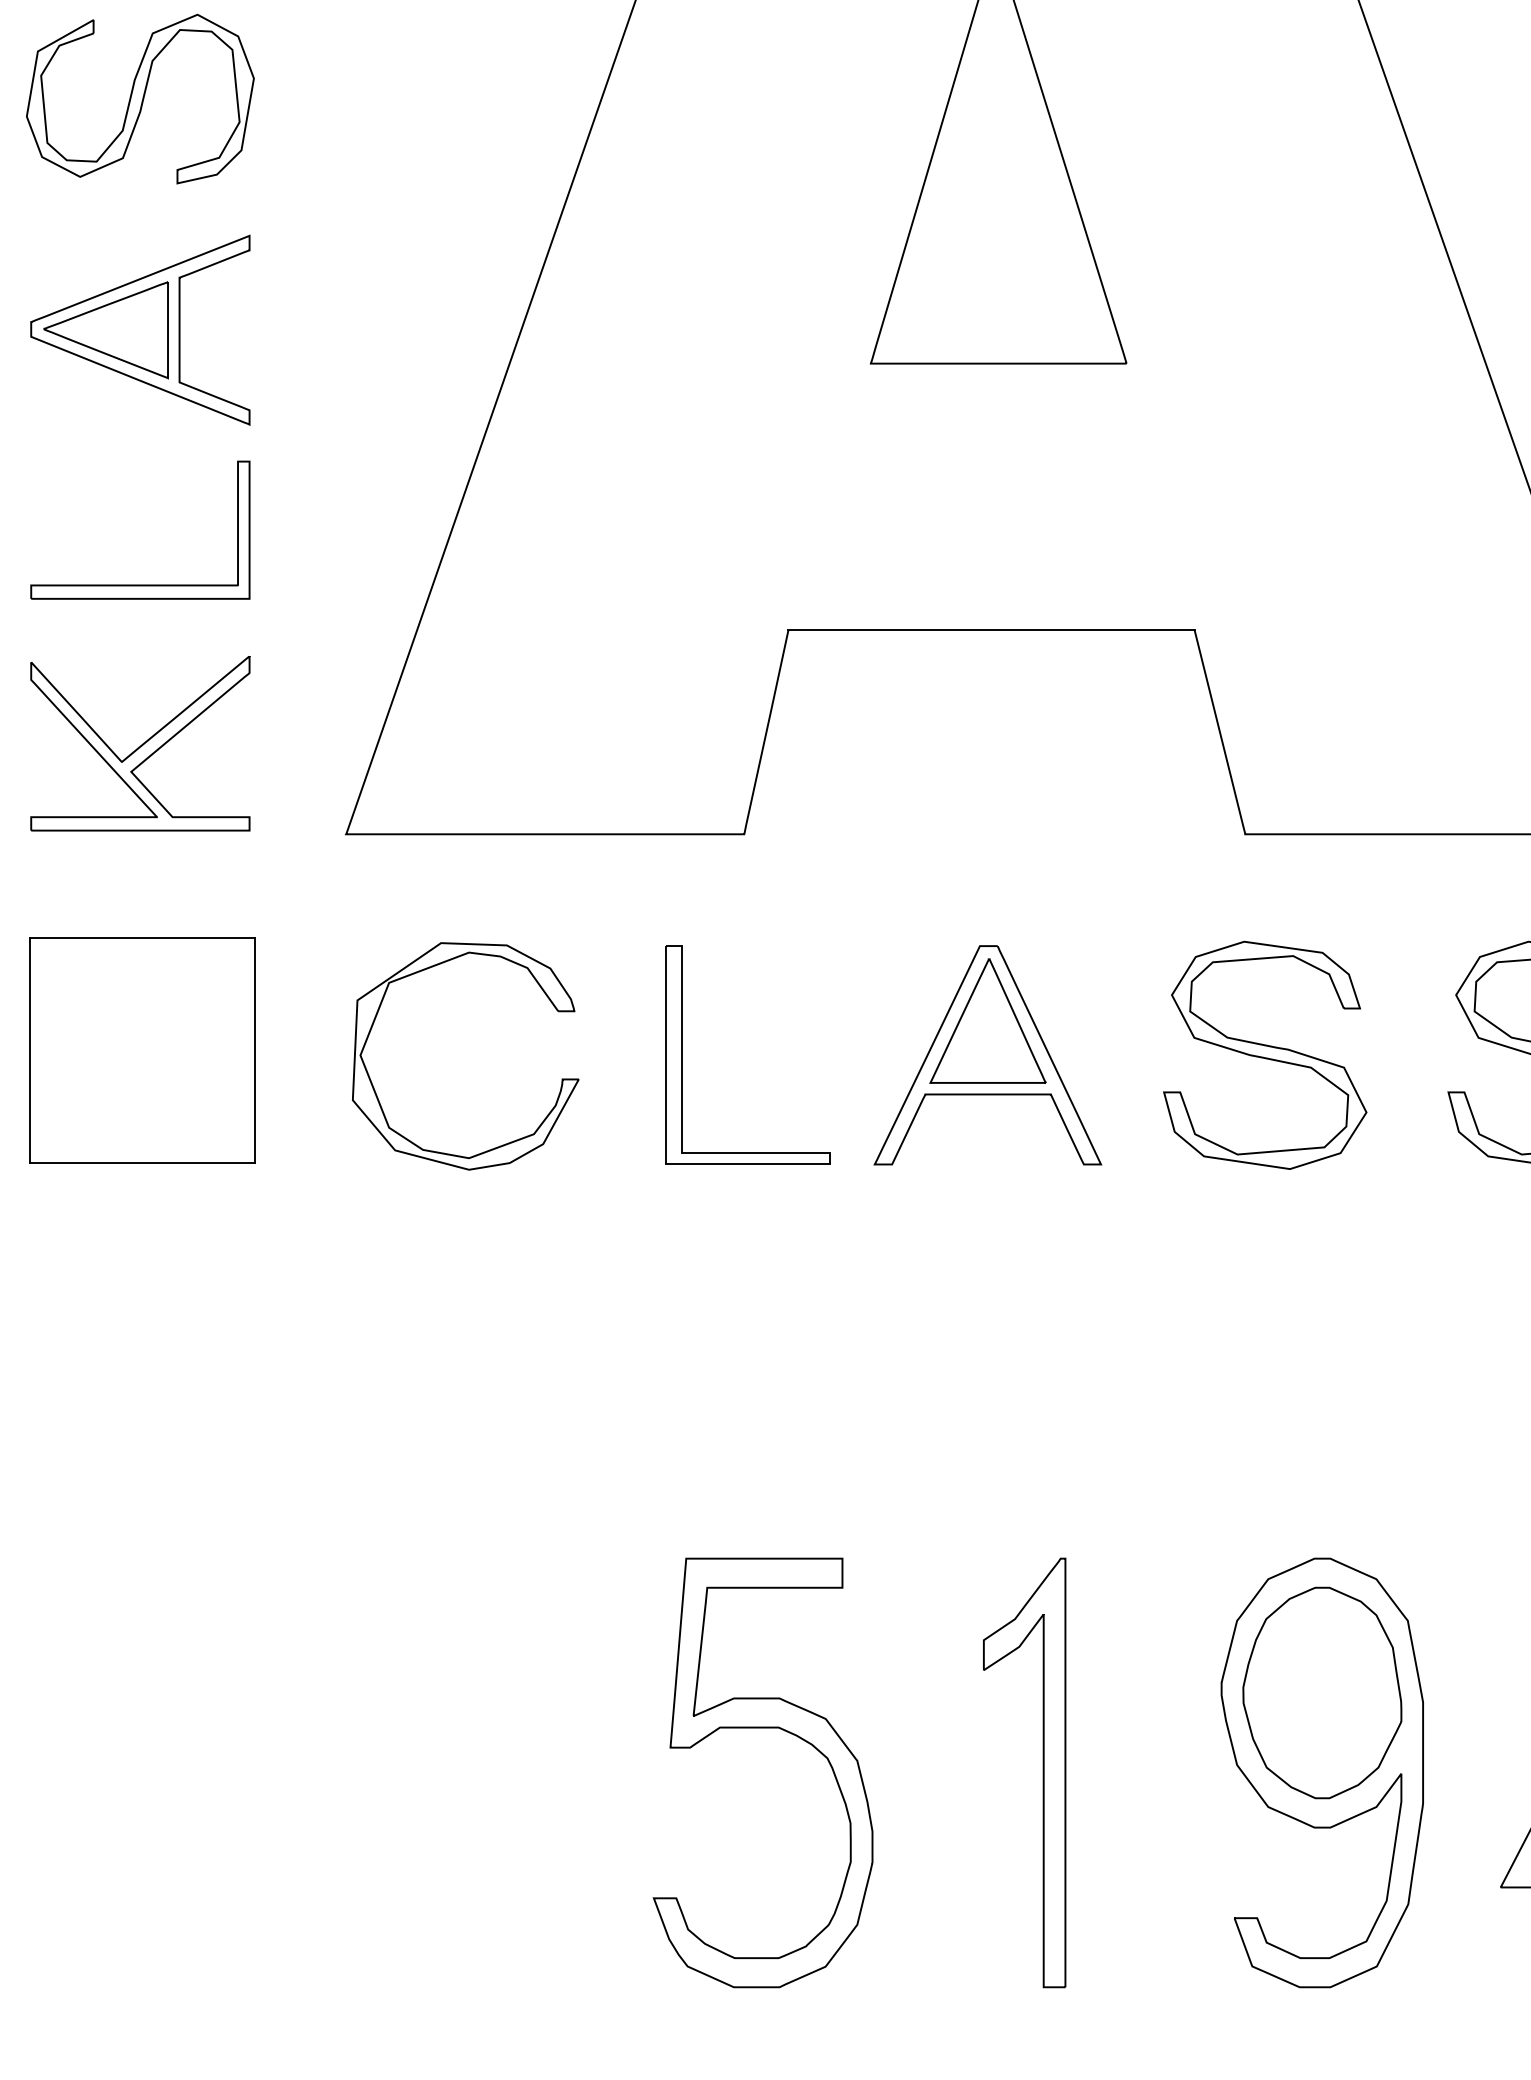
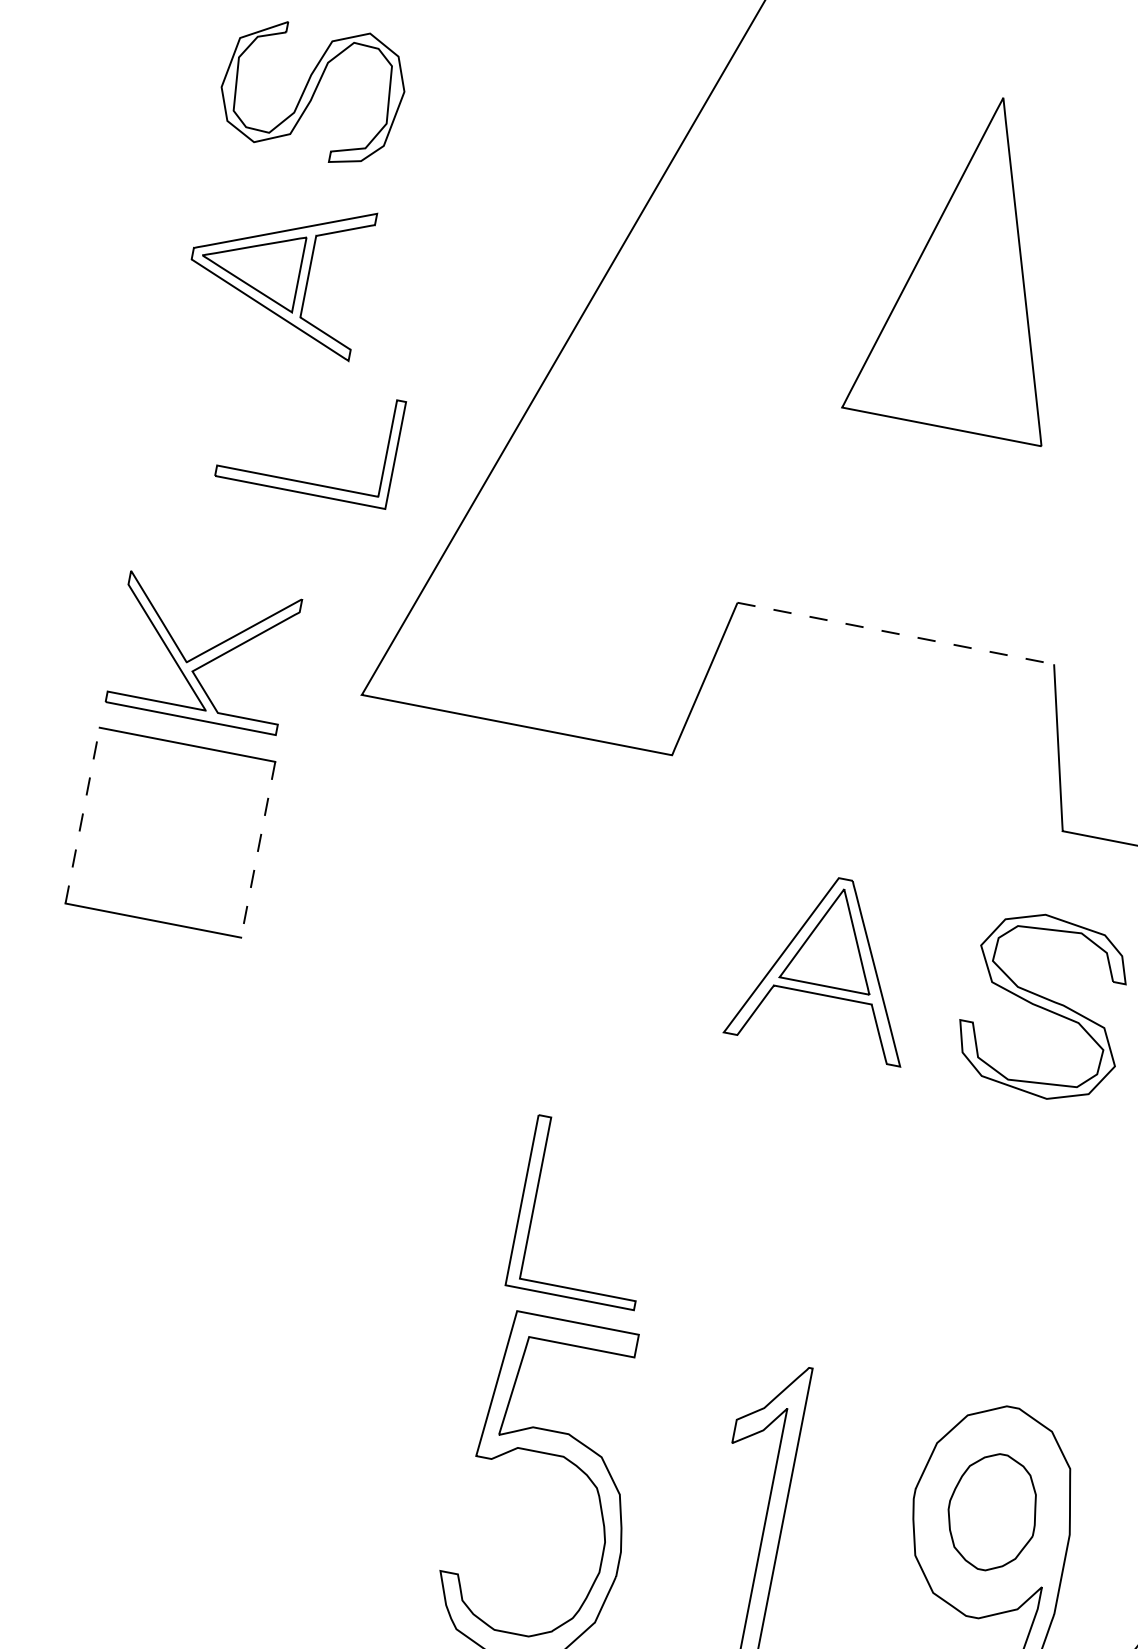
part: (140, 584) -> (302, 481), moved
line: (991, 630) -> (895, 633), solid -> dashed
part: (140, 743) -> (204, 650), moved
part: (430, 968) -> (407, 812), removed
line: (30, 1050) -> (82, 815), solid -> dashed
line: (255, 1050) -> (258, 849), solid -> dashed
part: (682, 1054) -> (535, 1202), moved
part: (1322, 1692) -> (992, 1511), size x0.7

